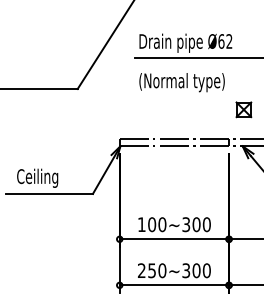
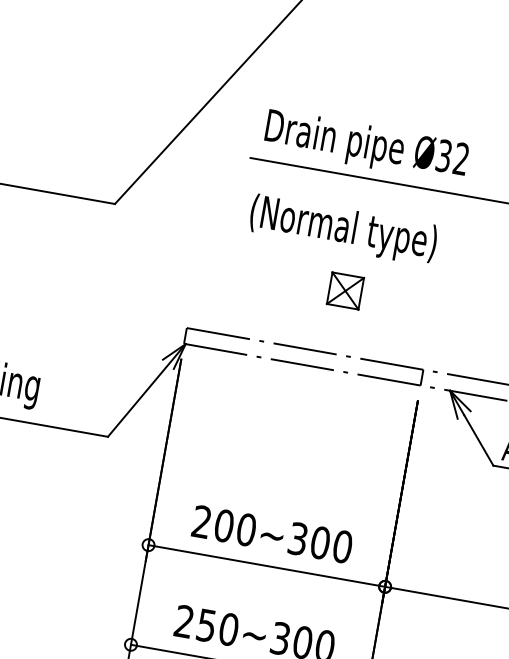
text: (221, 41) -> (444, 156), Ø62 -> Ø32
part: (243, 109) -> (344, 290), moved
text: (141, 224) -> (201, 521), 100~300 -> 200~300

